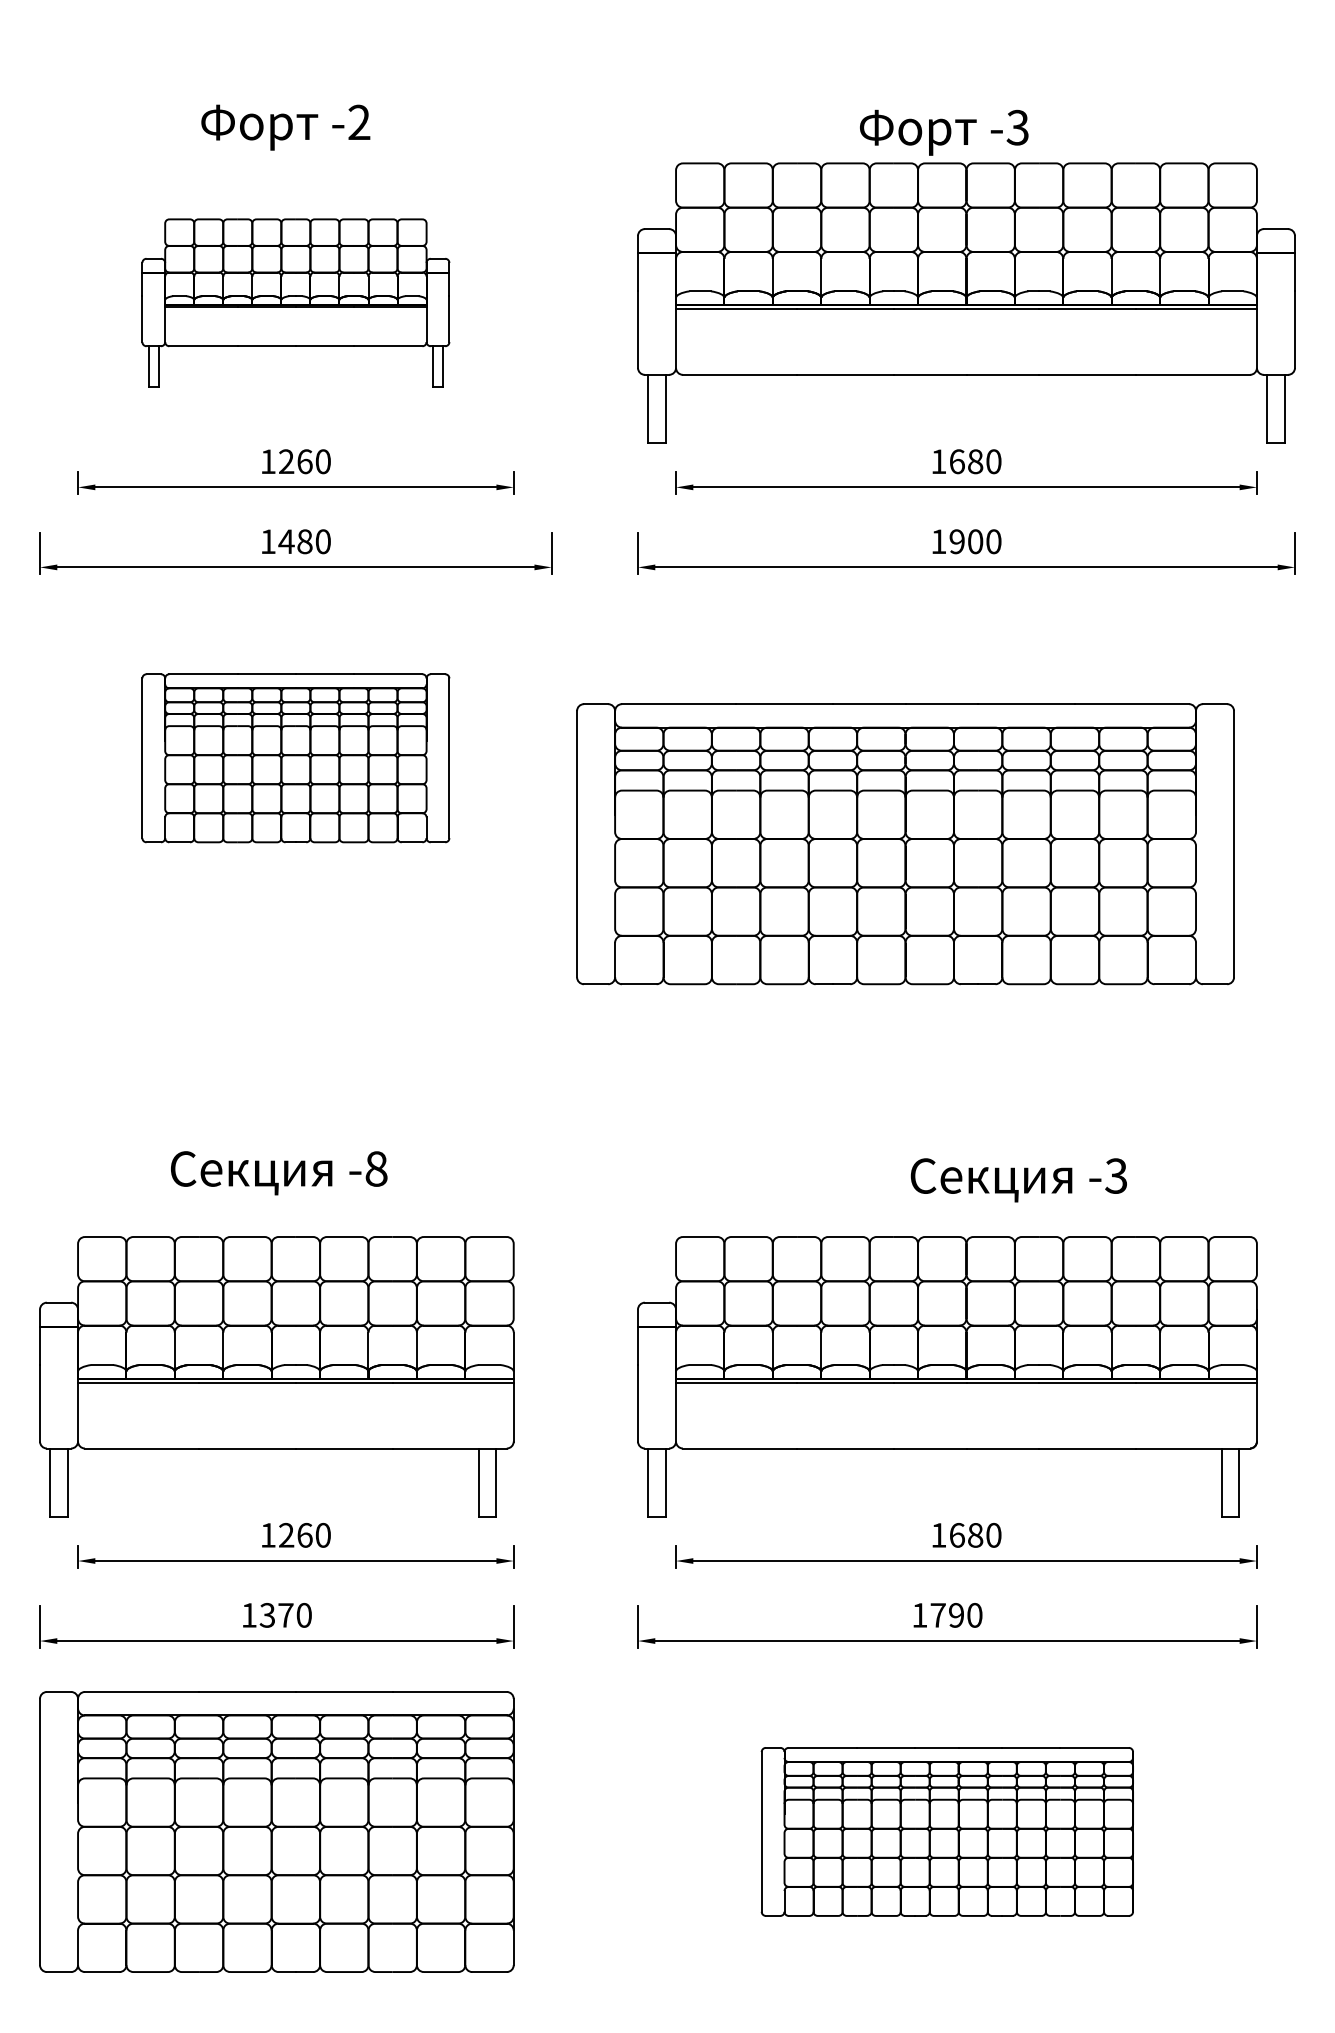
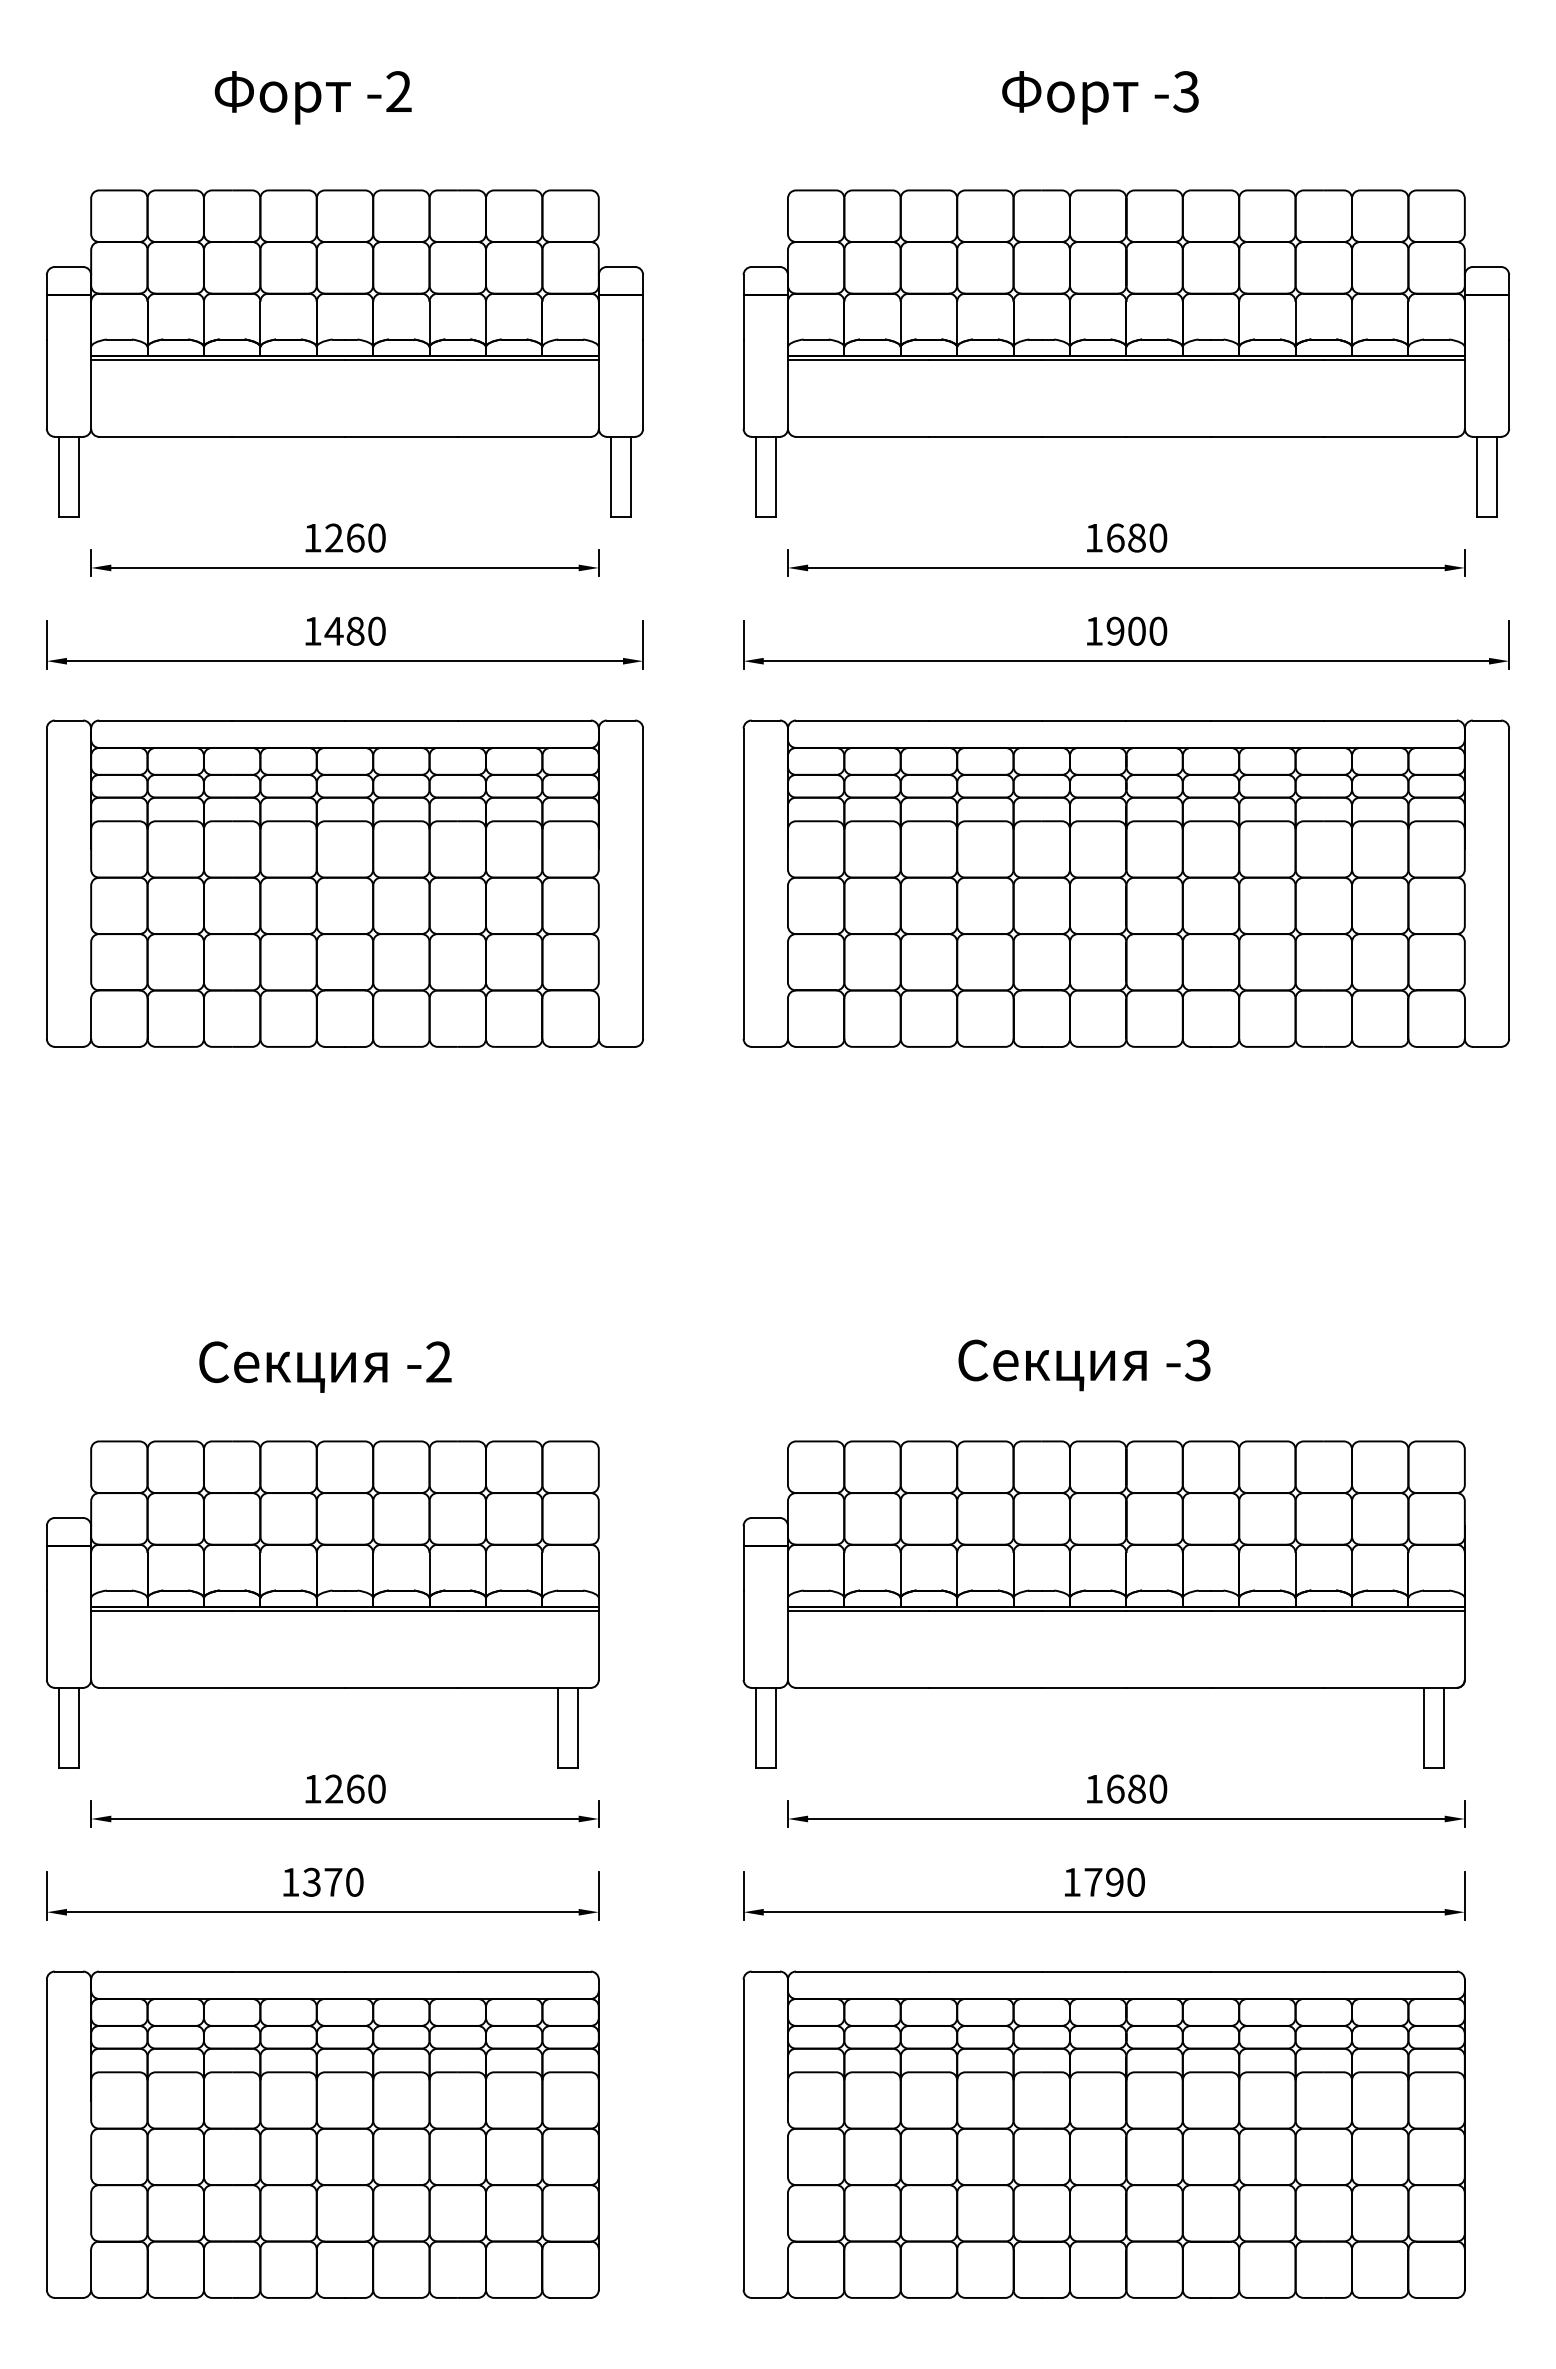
text: (285, 127) -> (312, 97), moved
text: (944, 132) -> (1100, 97), moved
part: (295, 303) -> (344, 353), size x1.67
part: (295, 758) -> (344, 883), size x1.67
part: (904, 844) -> (1125, 883), moved
text: (376, 1169) -> (438, 1362), -8 -> -2
text: (1018, 1180) -> (1084, 1365), moved
part: (946, 1831) -> (1103, 2134), size x1.67

